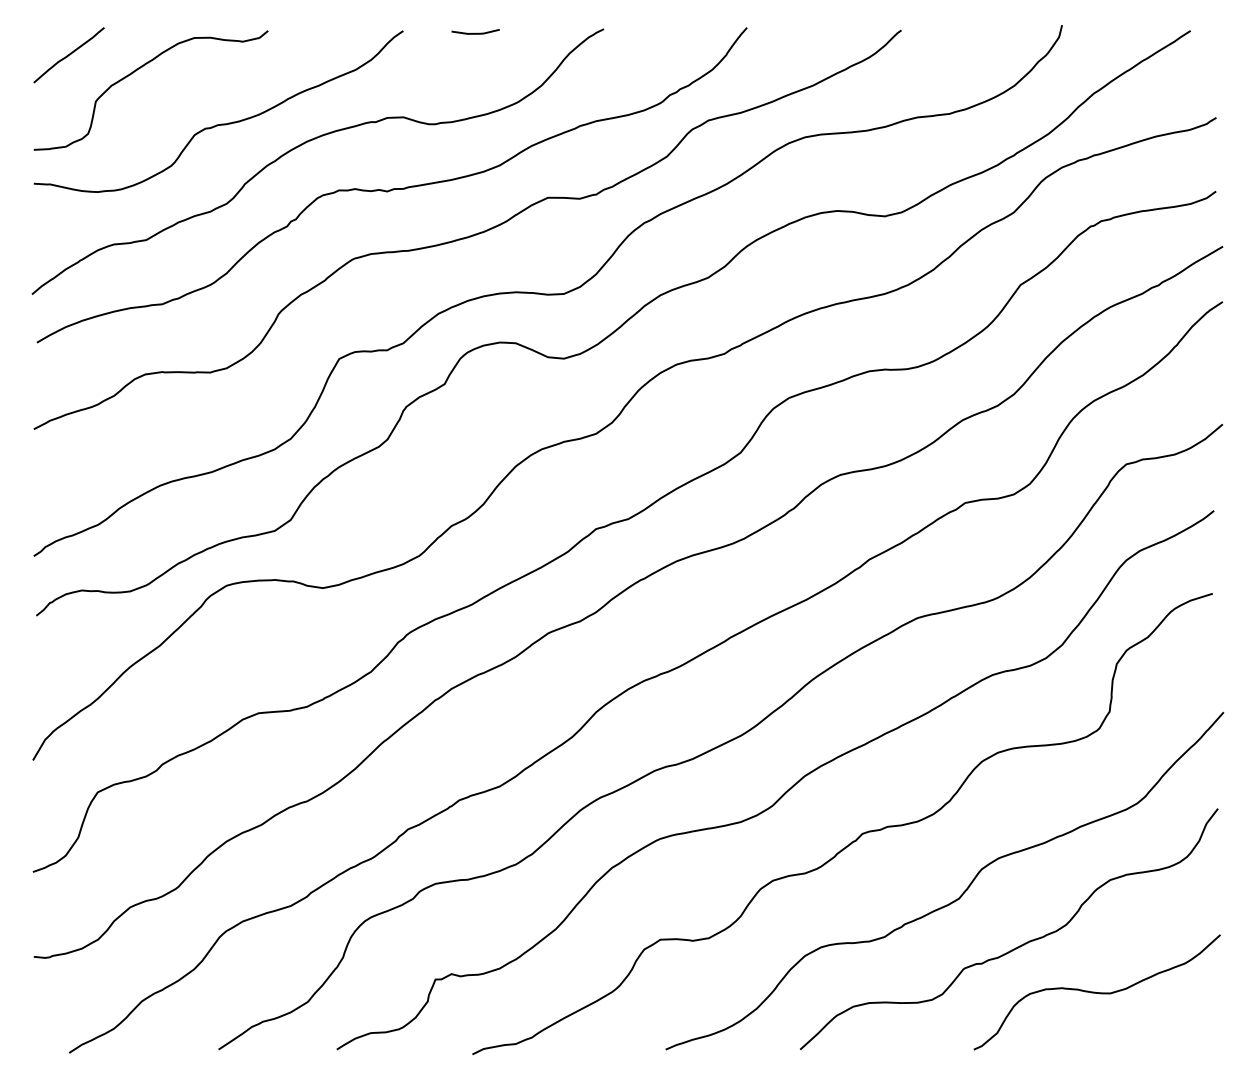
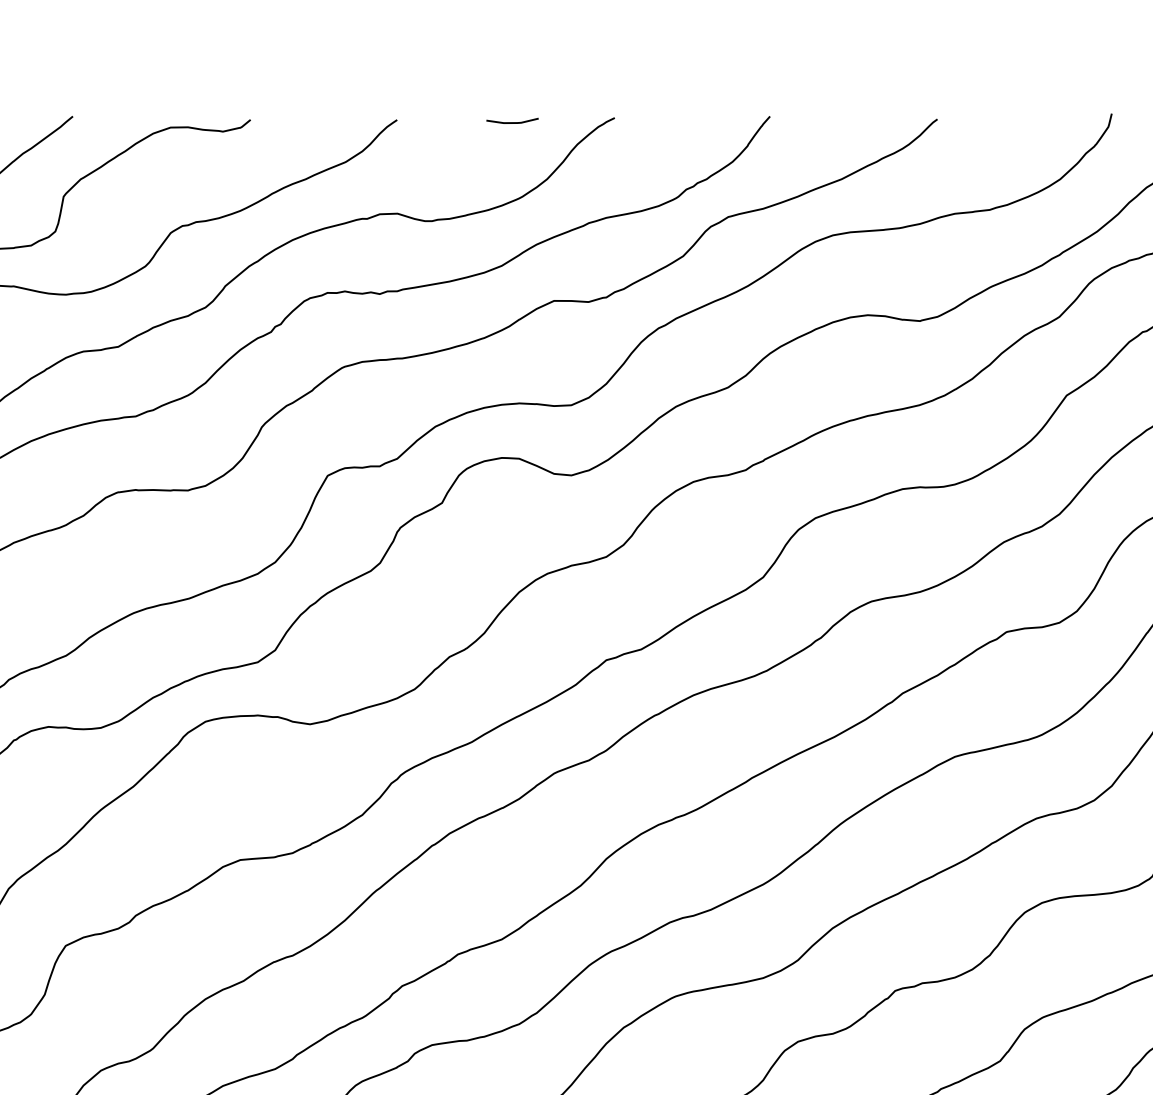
line: (475, 32) -> (512, 121), moved

